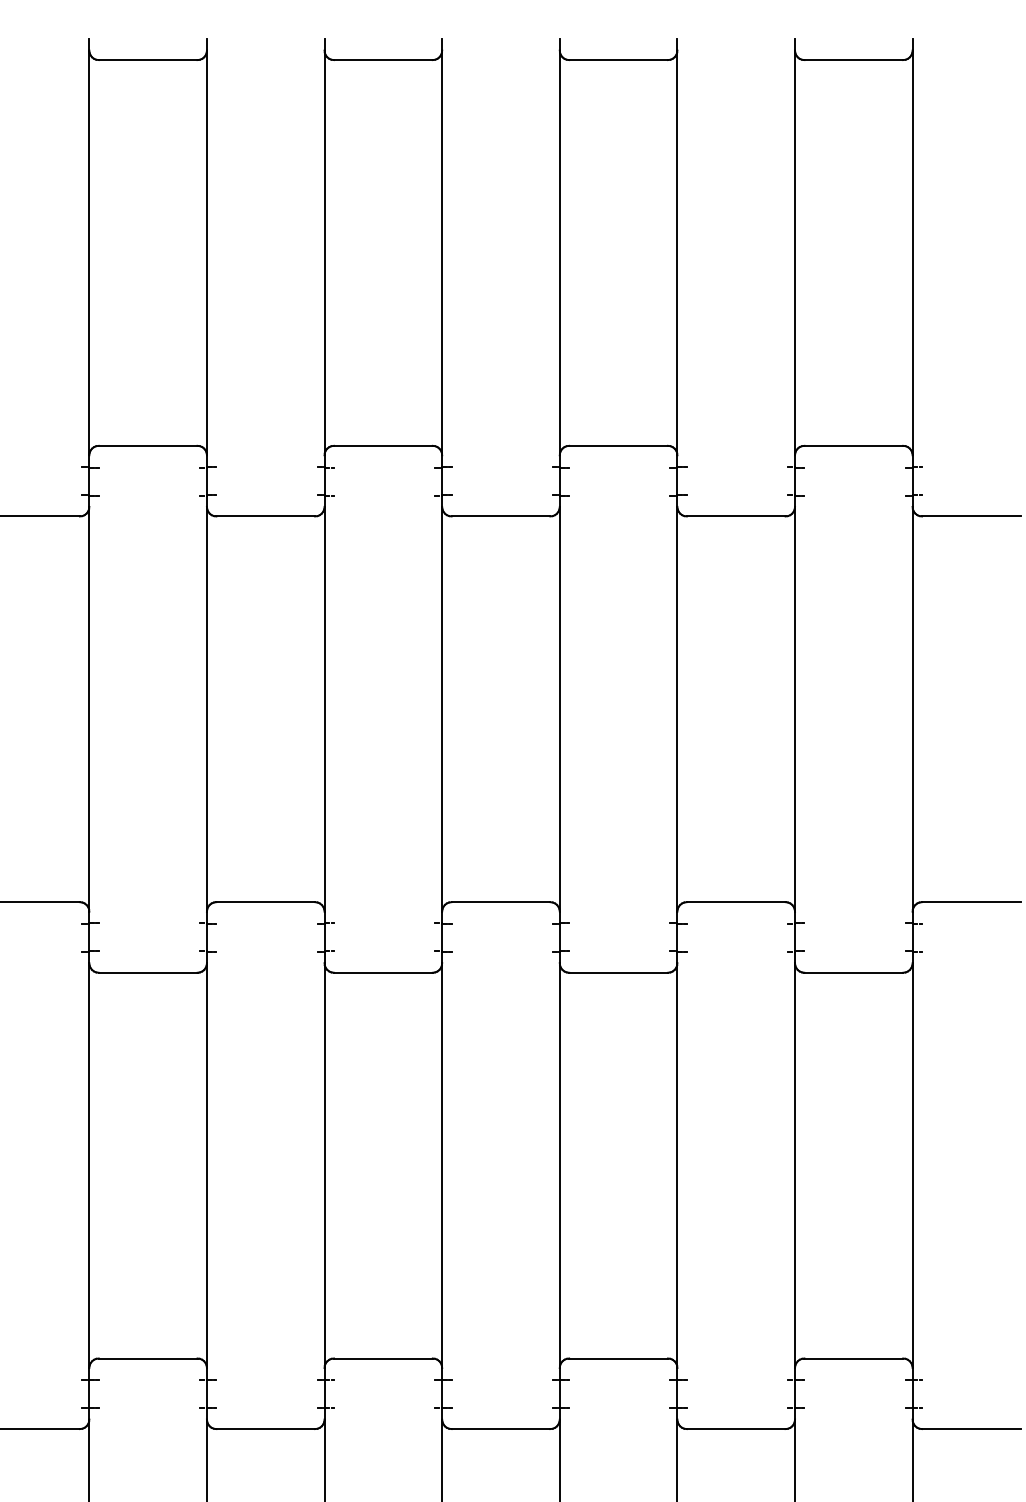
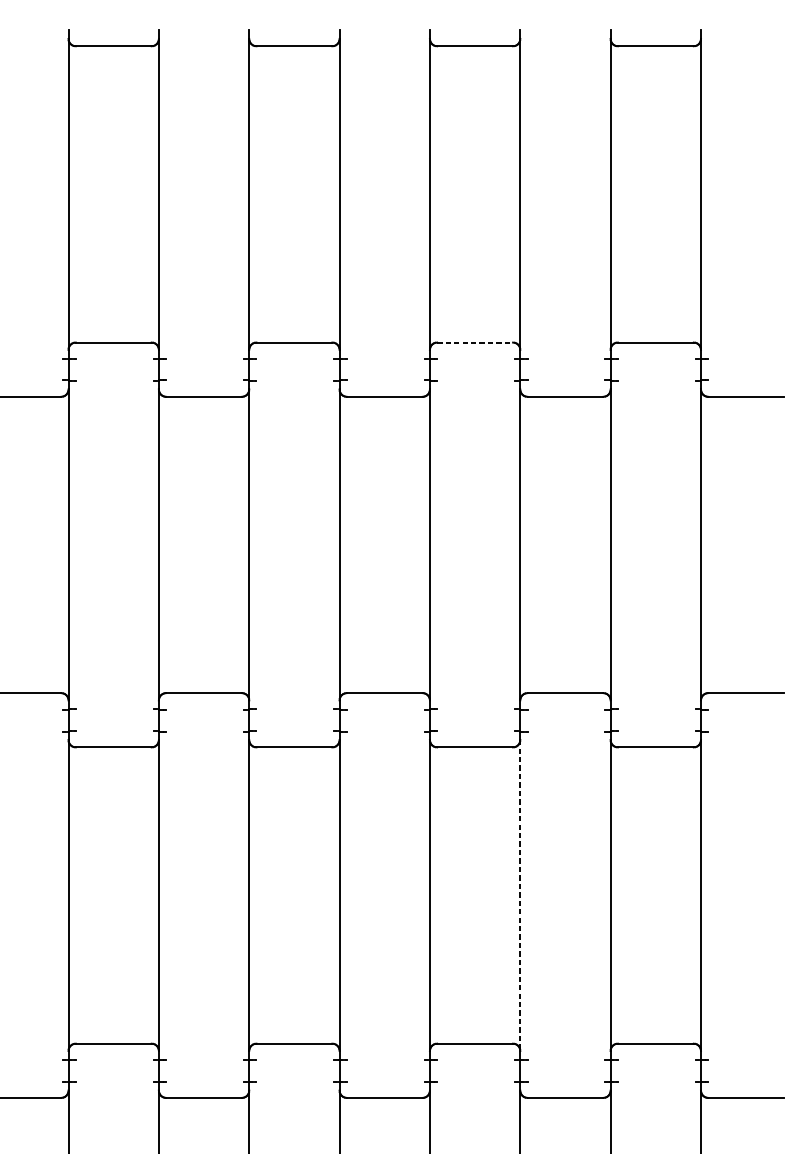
line: (619, 445) -> (475, 342), solid -> dashed
line: (677, 1166) -> (520, 896), solid -> dashed

